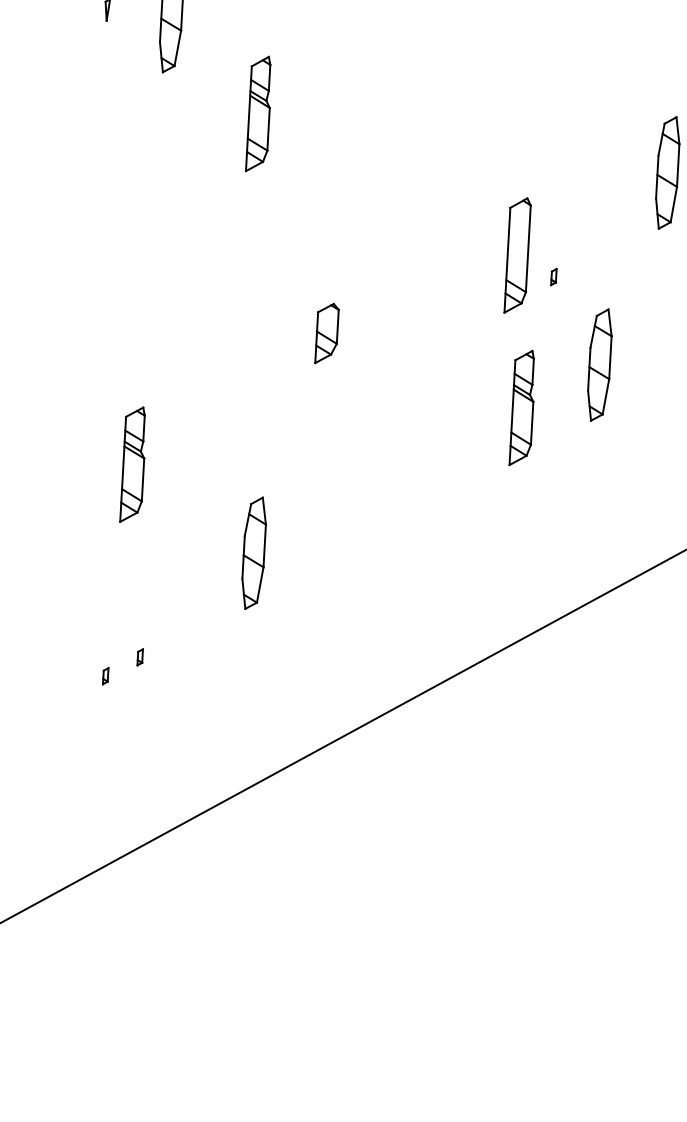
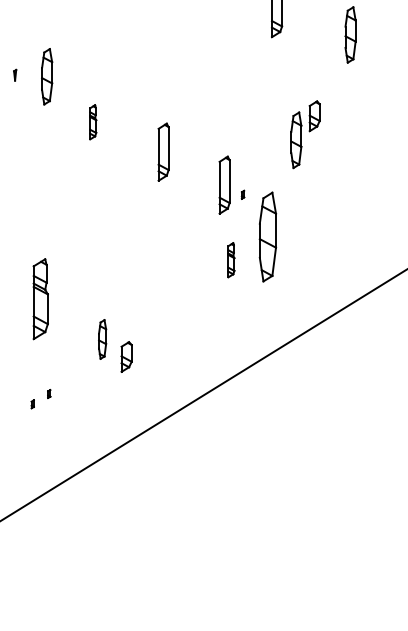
part: (260, 112) -> (93, 121), size x0.6
part: (398, 180) -> (163, 151), added
part: (326, 332) -> (126, 356), moved
part: (600, 364) -> (268, 236), size x1.6
part: (523, 406) -> (231, 259), size x0.6
part: (133, 463) -> (40, 298), size x1.4
part: (253, 553) -> (102, 339), size x0.7

